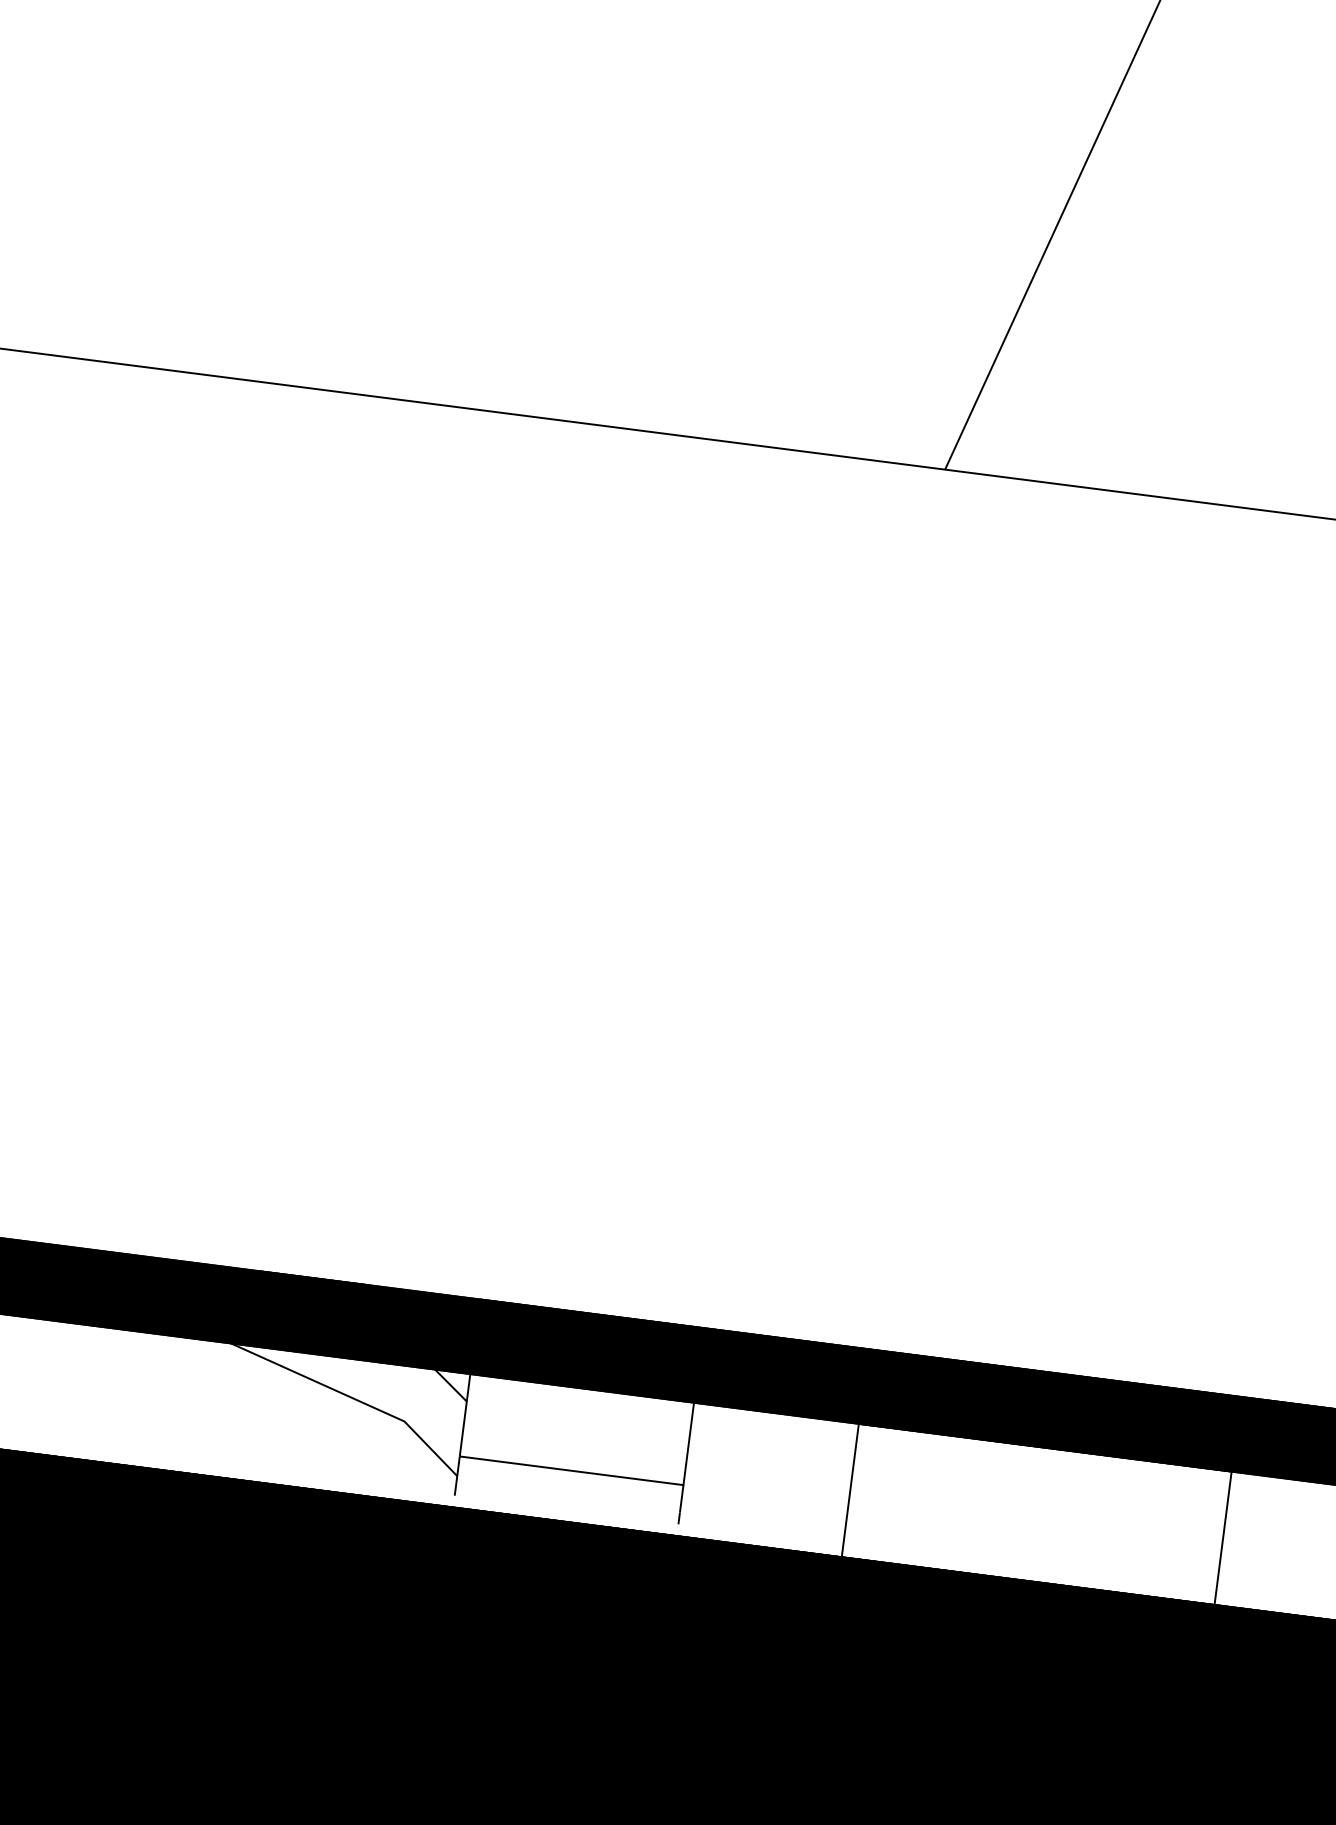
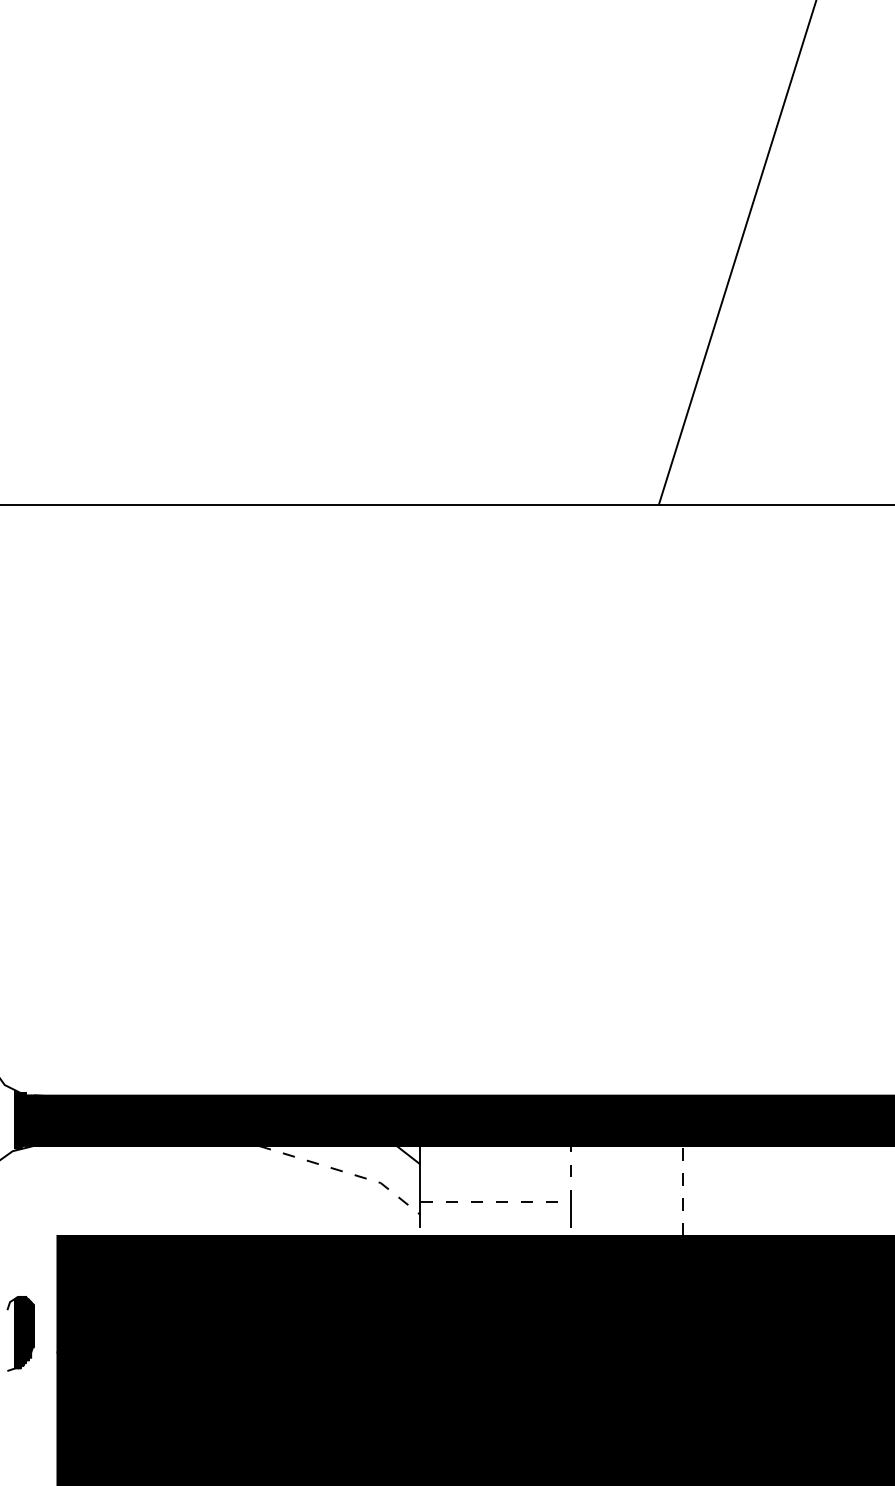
line: (352, 1398) -> (344, 1172), solid -> dashed
line: (613, 1476) -> (524, 1201), solid -> dashed
line: (850, 1489) -> (682, 1190), solid -> dashed

